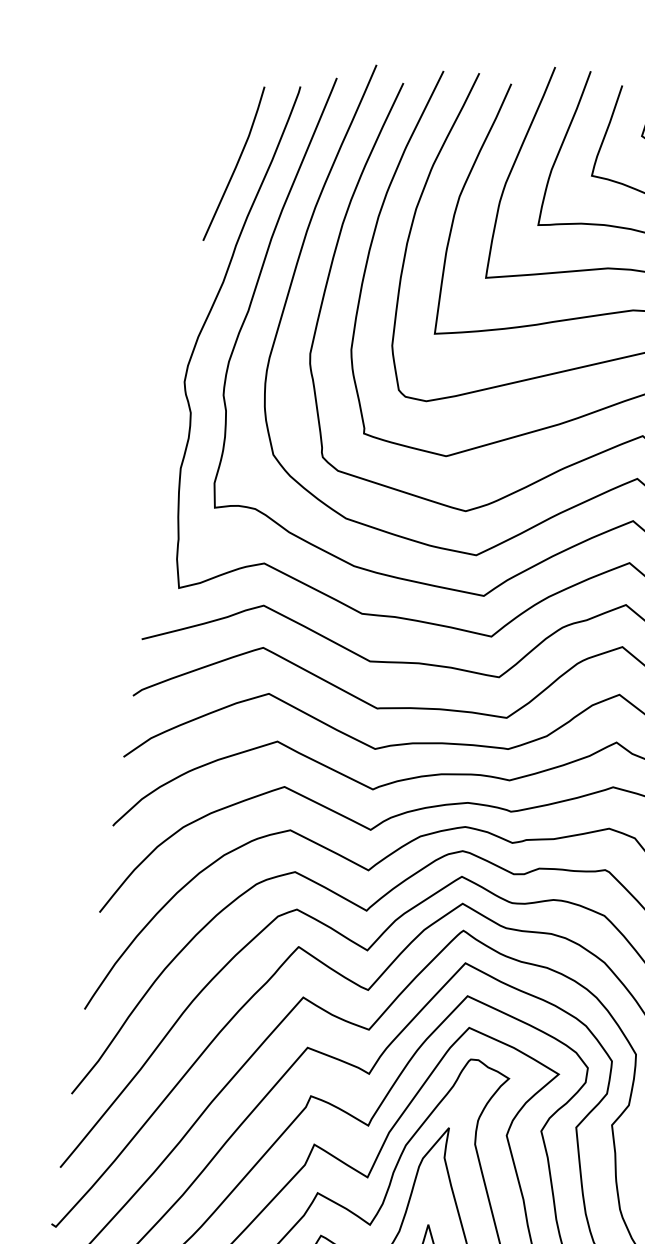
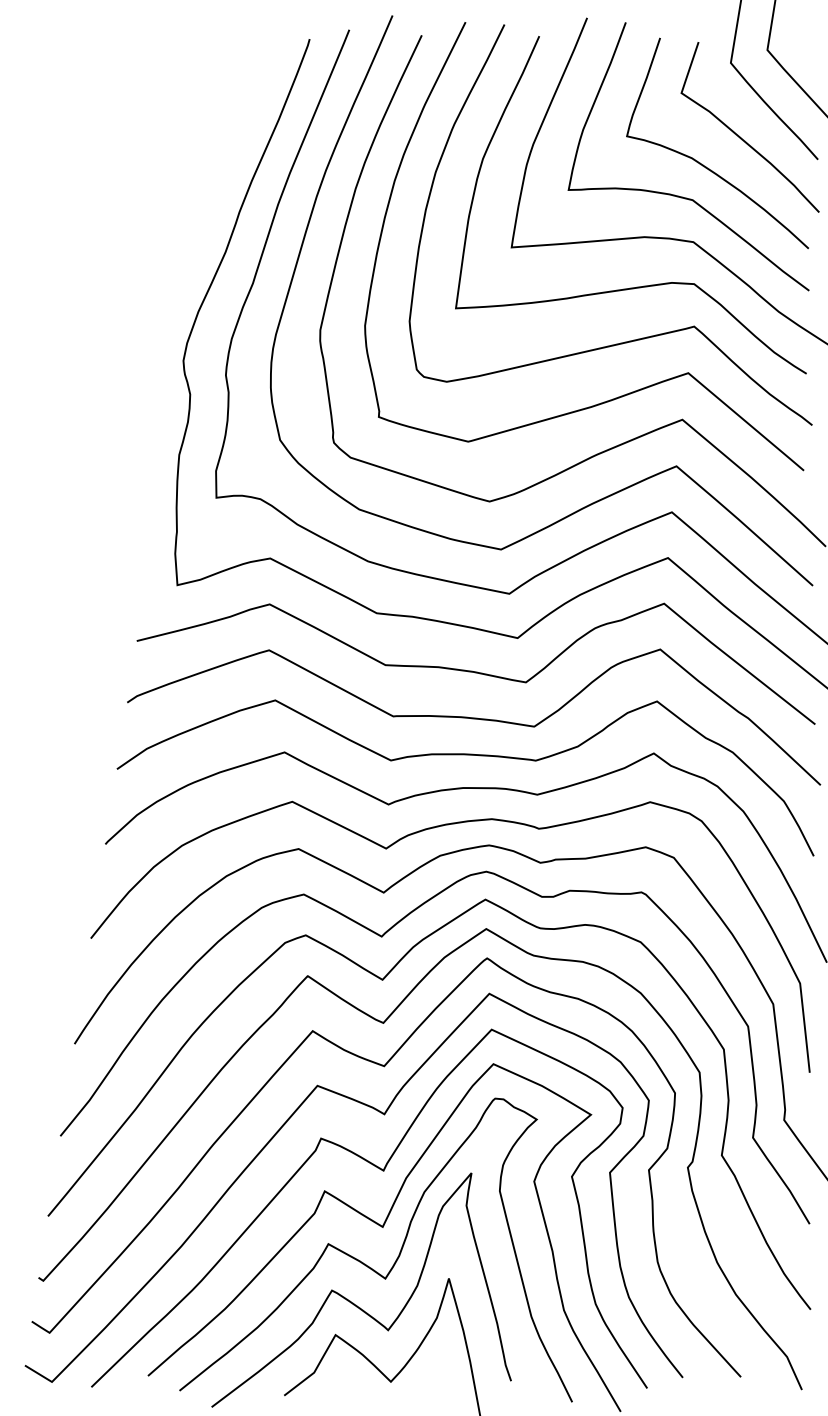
curve: (236, 164) -> (239, 123), removed

